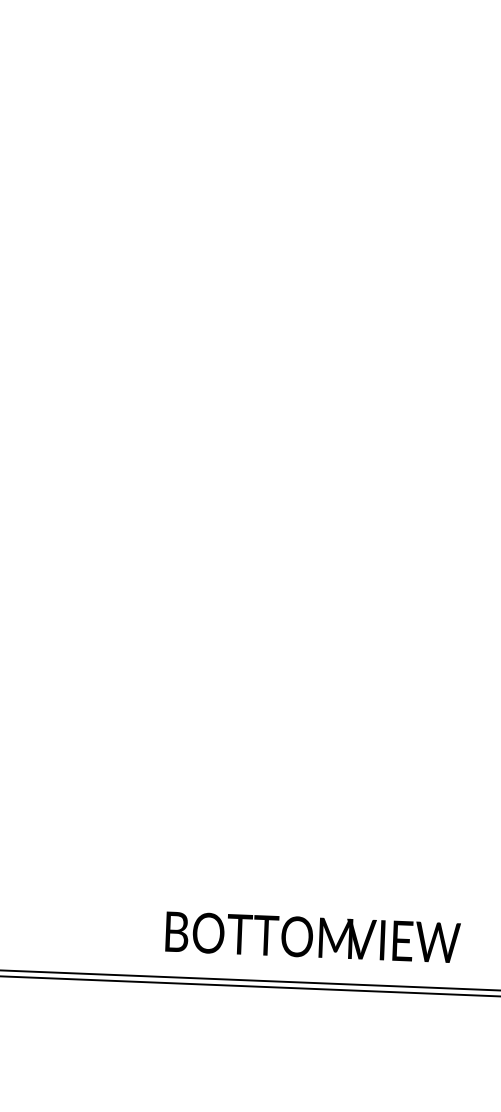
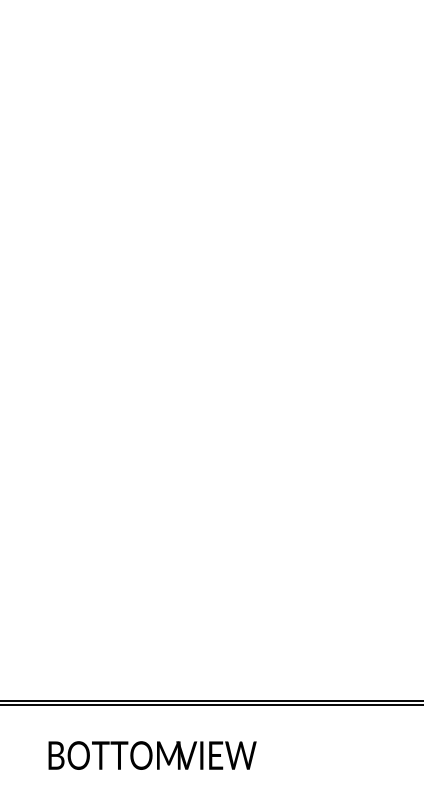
text: (312, 937) -> (152, 755), moved

